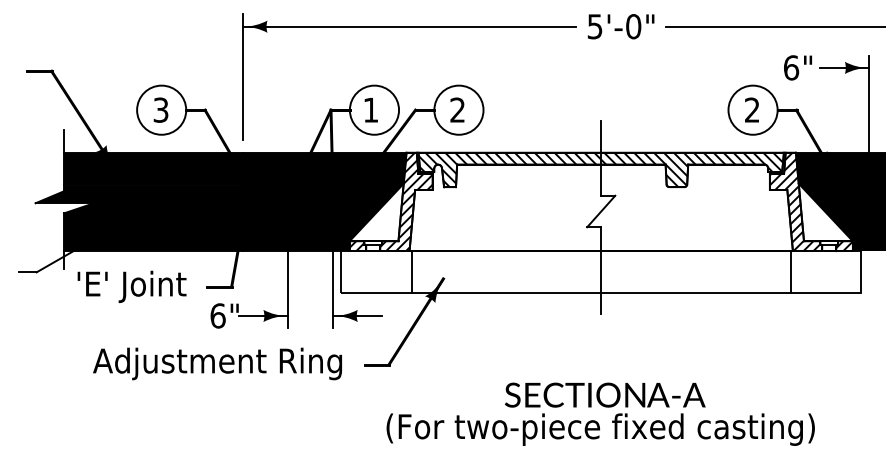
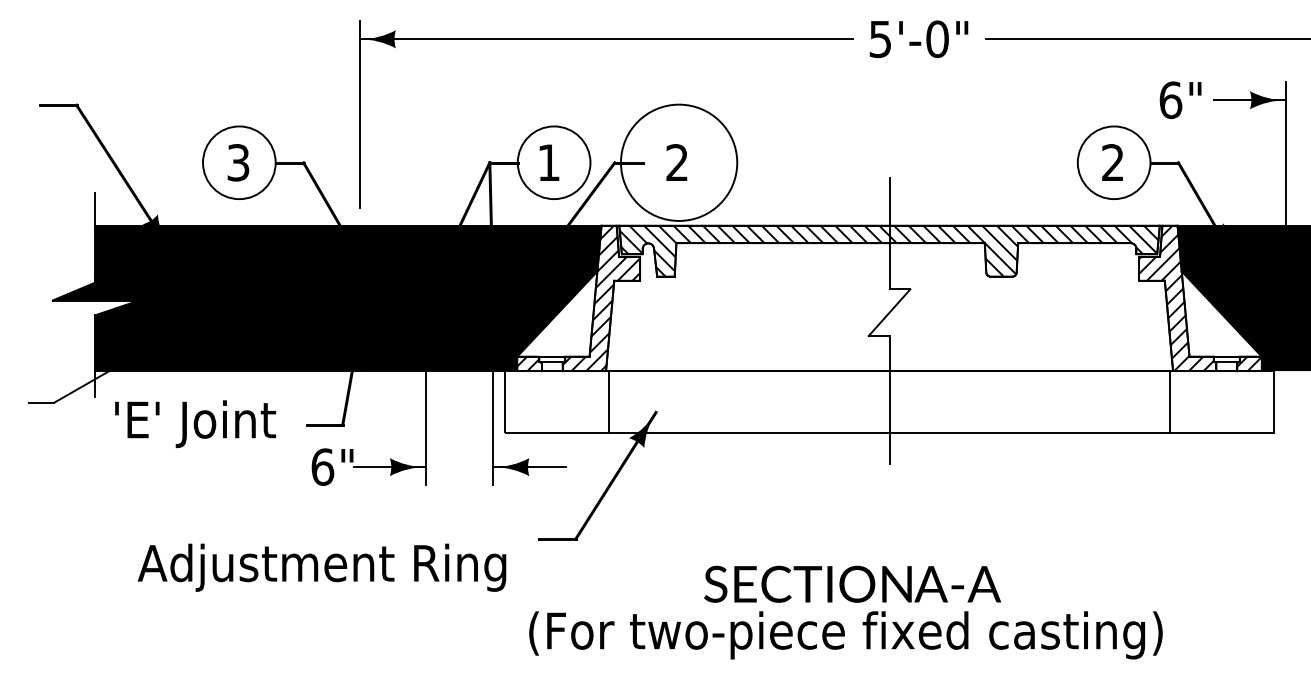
circle: (458, 109) -> (678, 161), size x1.6
text: (217, 363) -> (321, 567), moved
text: (600, 413) -> (845, 611), moved

